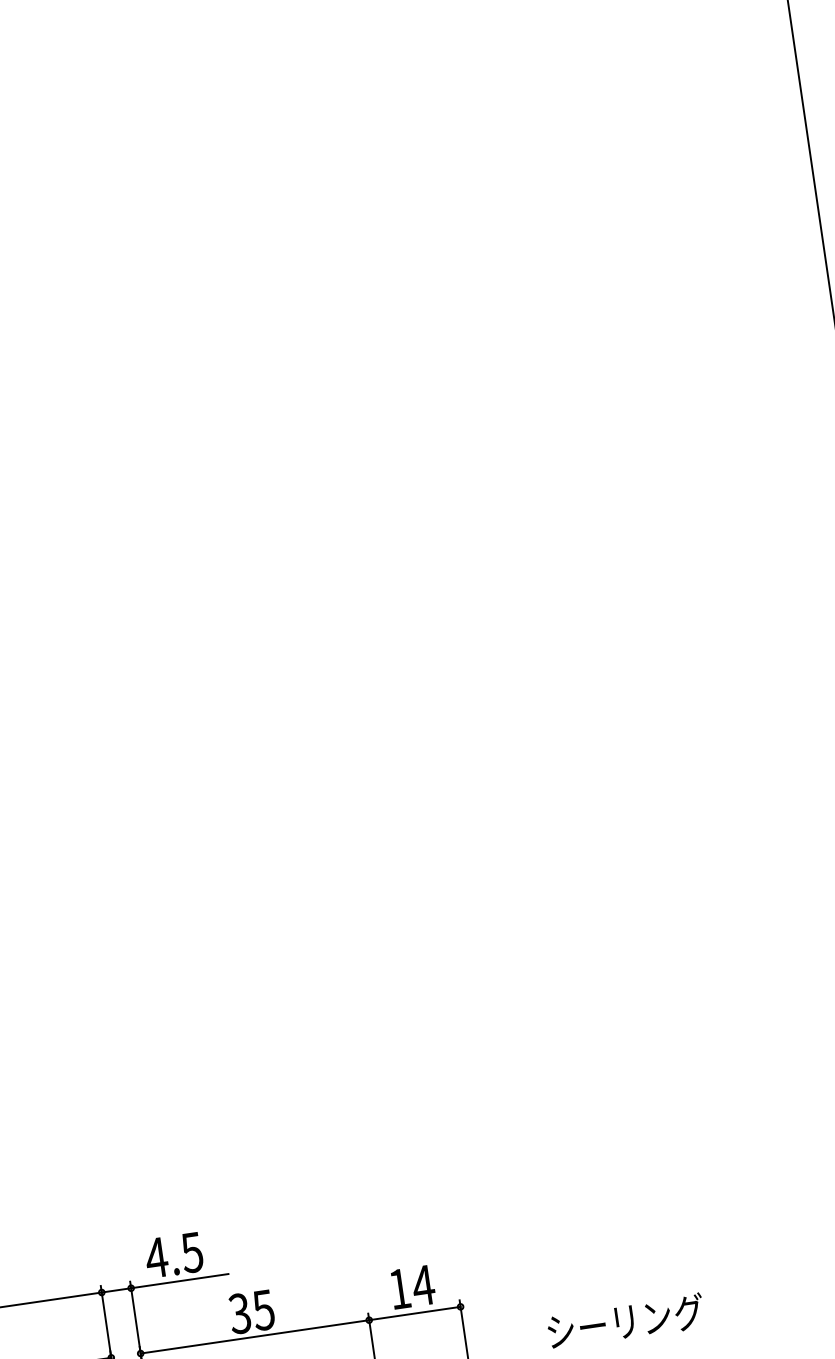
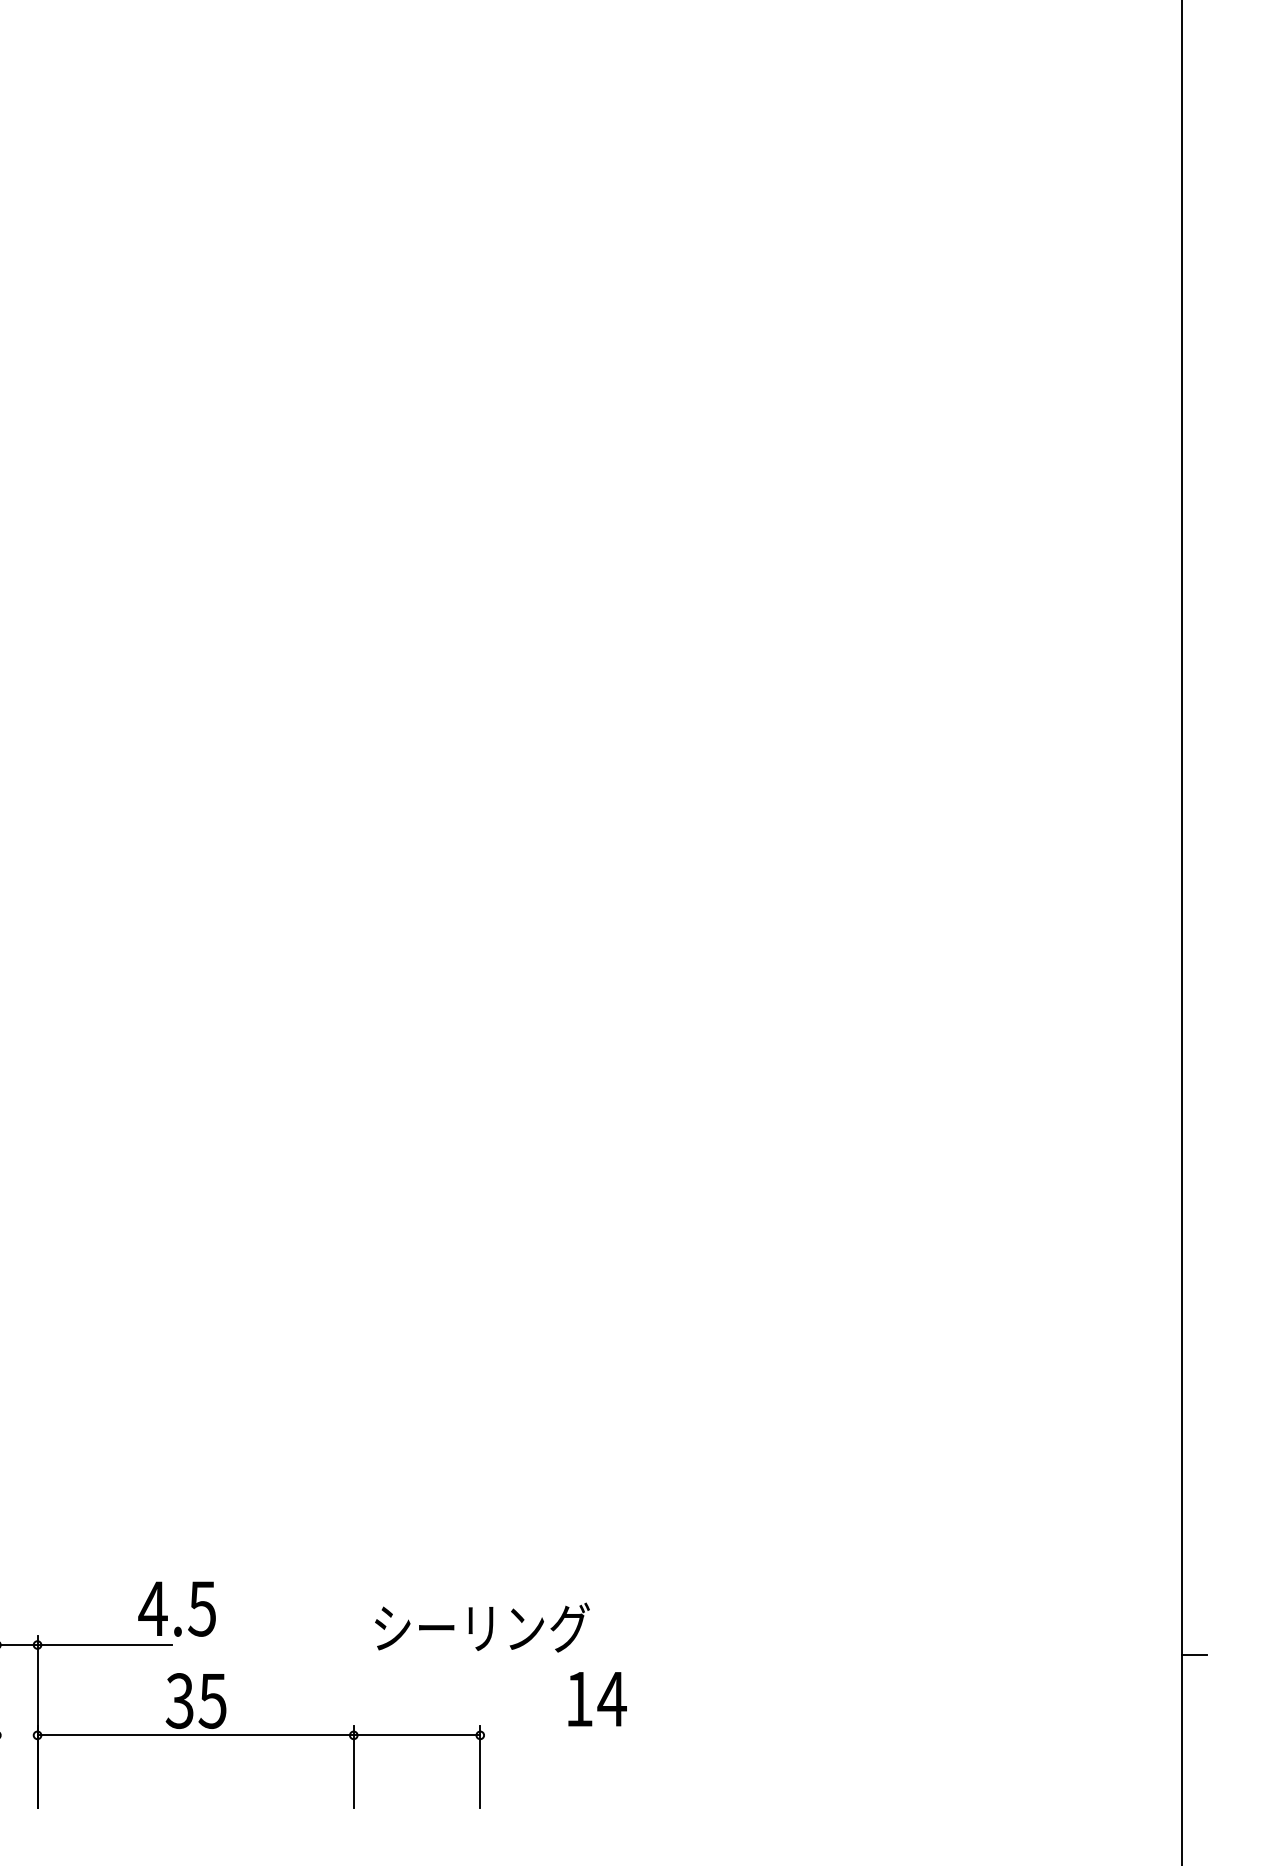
text: (173, 1255) -> (176, 1608), moved
text: (412, 1287) -> (597, 1699), moved
text: (625, 1321) -> (482, 1627), moved

